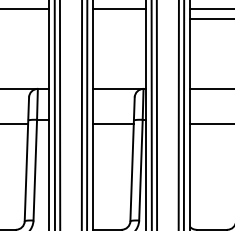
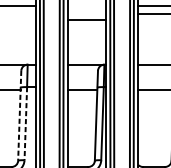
line: (119, 8) -> (86, 20), moved
line: (26, 159) -> (19, 115), solid -> dashed
line: (35, 170) -> (25, 123), solid -> dashed

